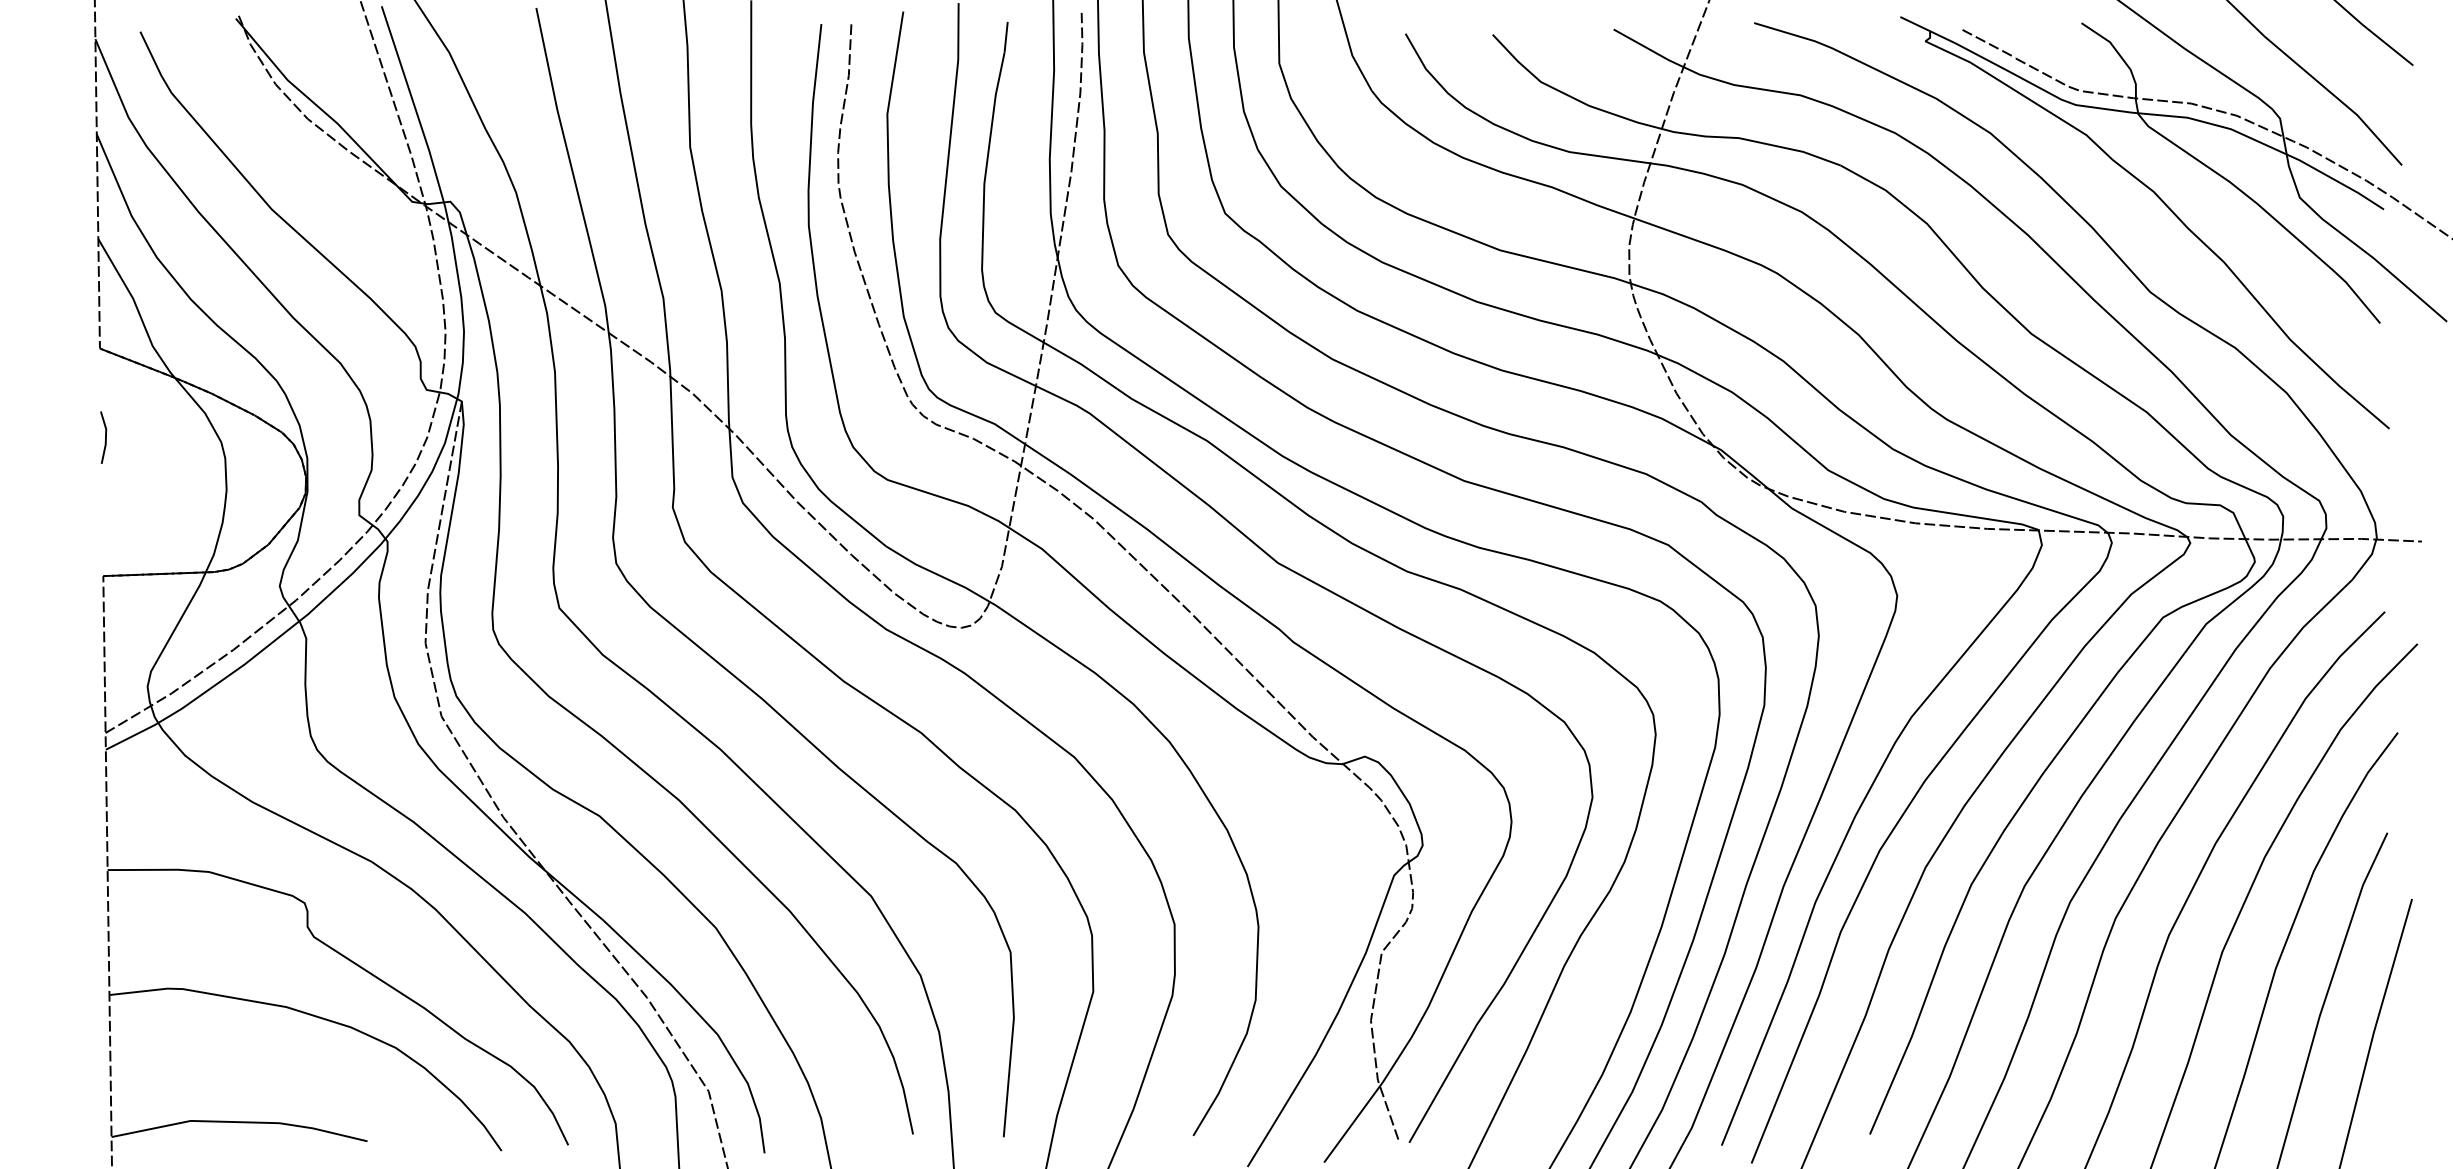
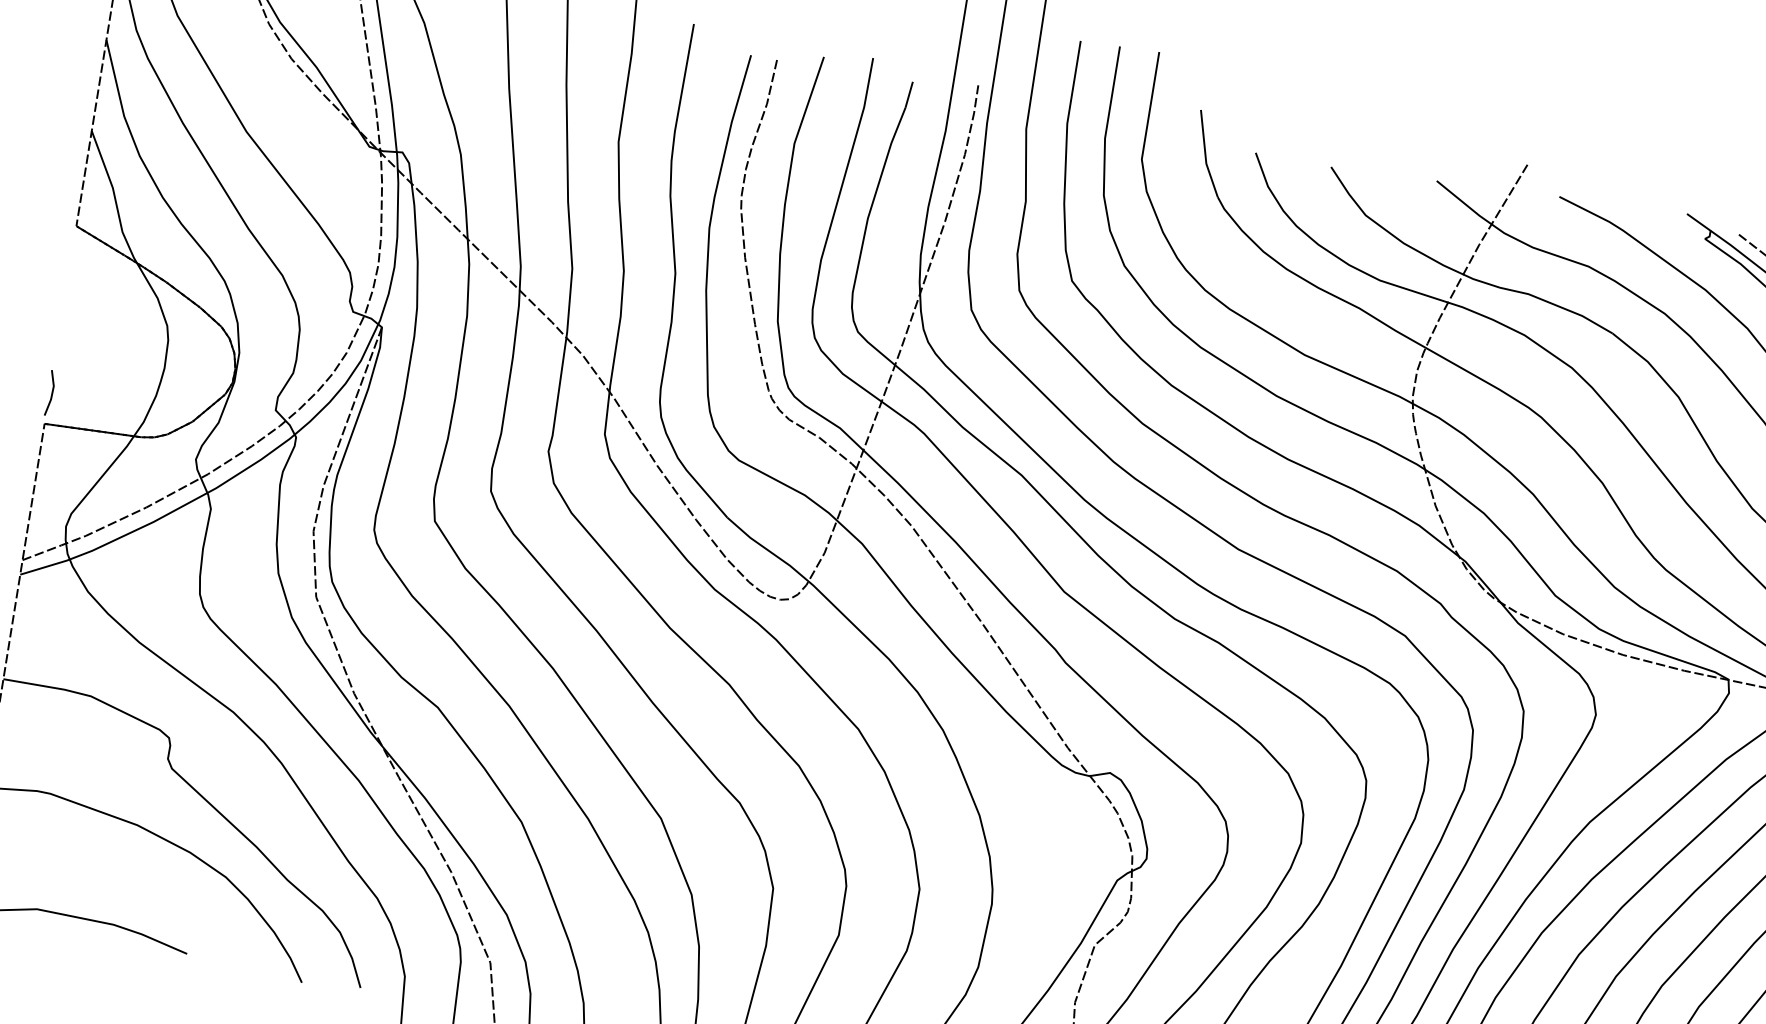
line: (105, 437) -> (51, 393), moved

